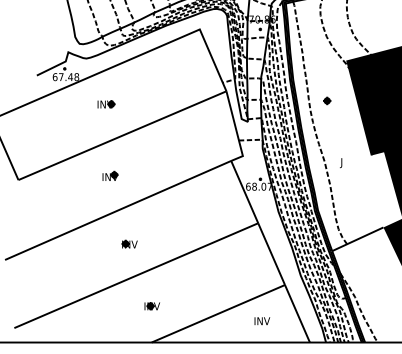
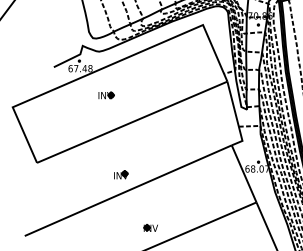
part: (106, 104) -> (106, 95), moved
part: (110, 175) -> (121, 174), moved
part: (129, 243) -> (150, 227), moved

